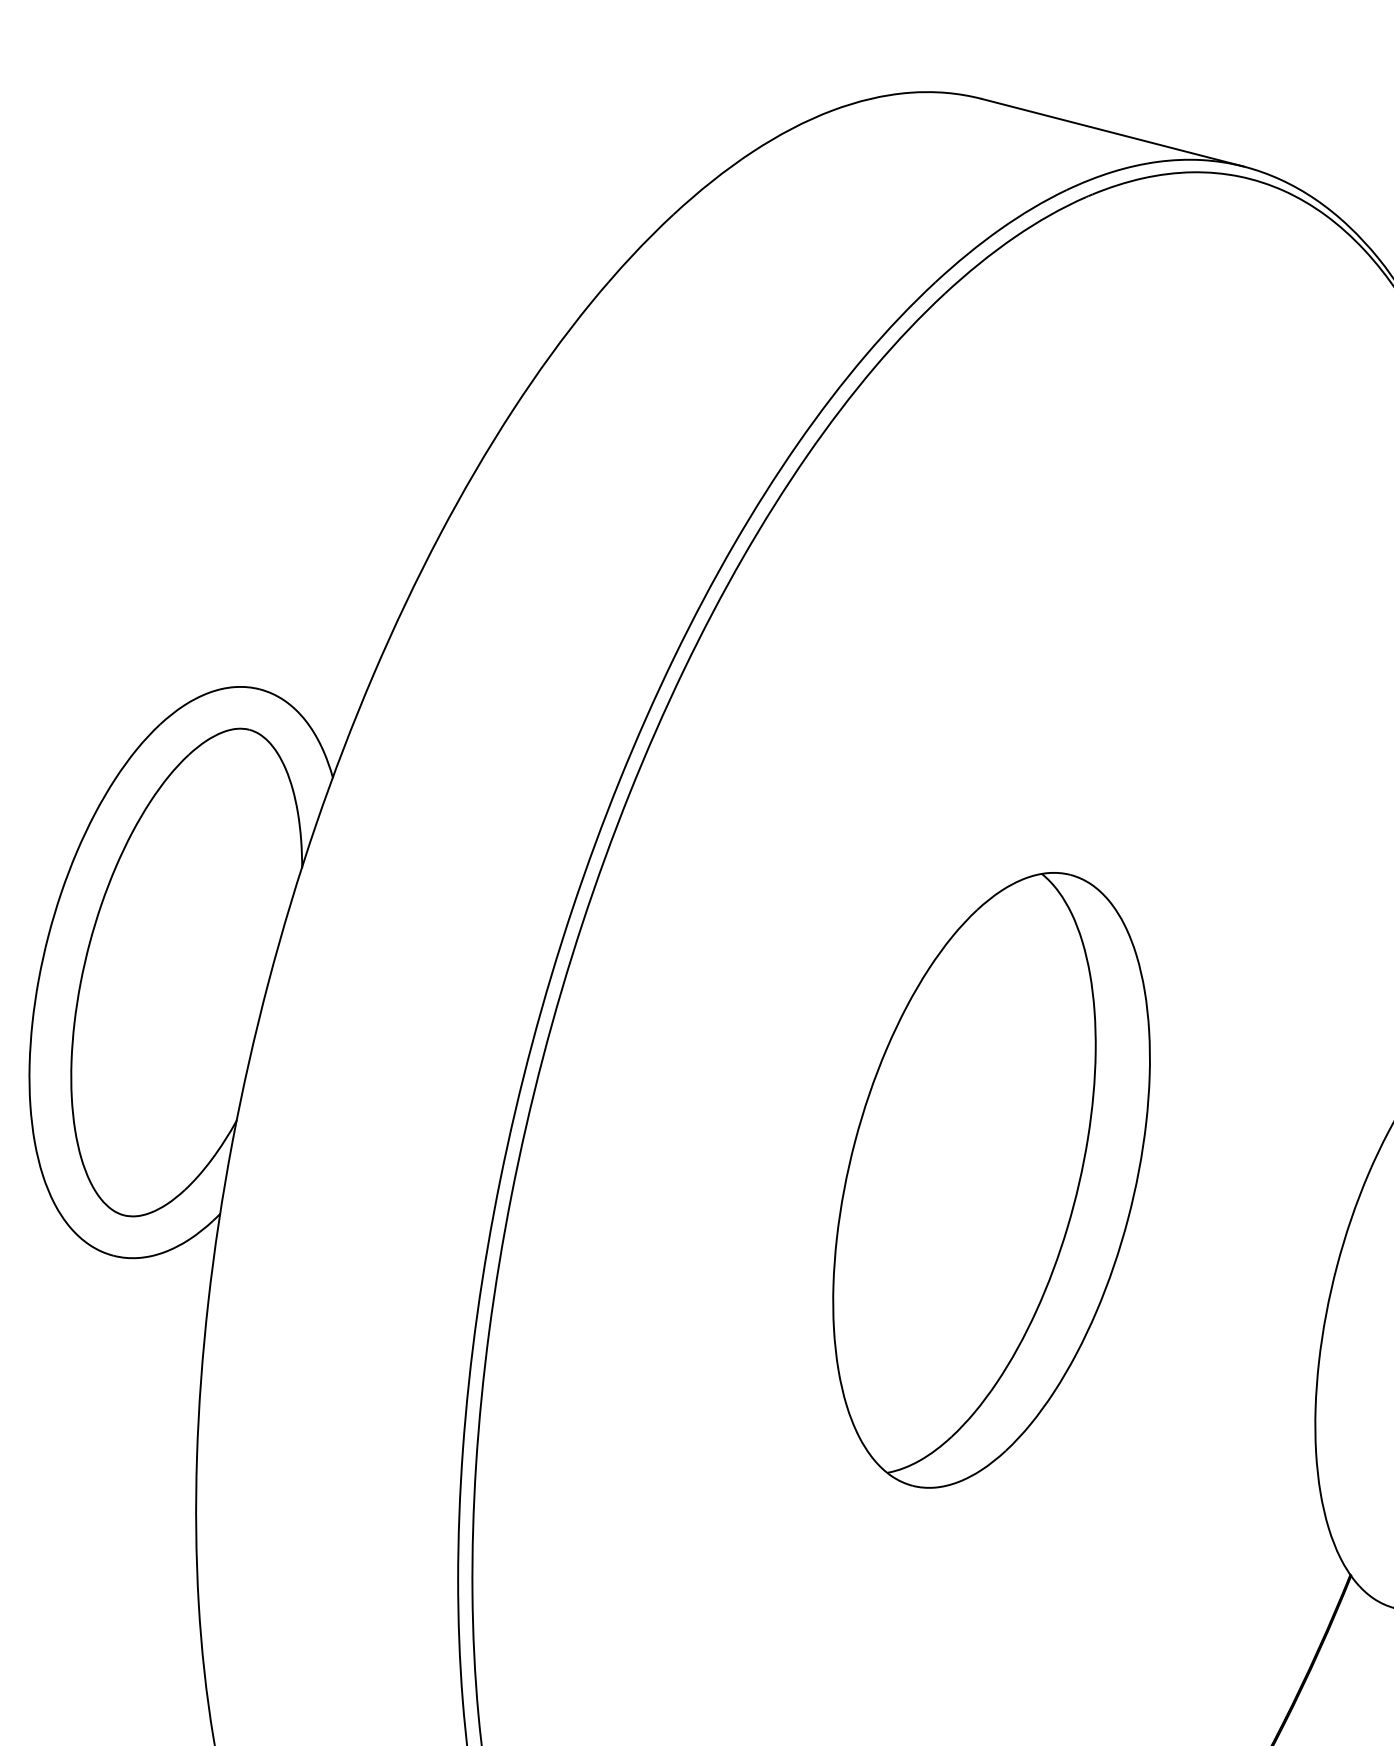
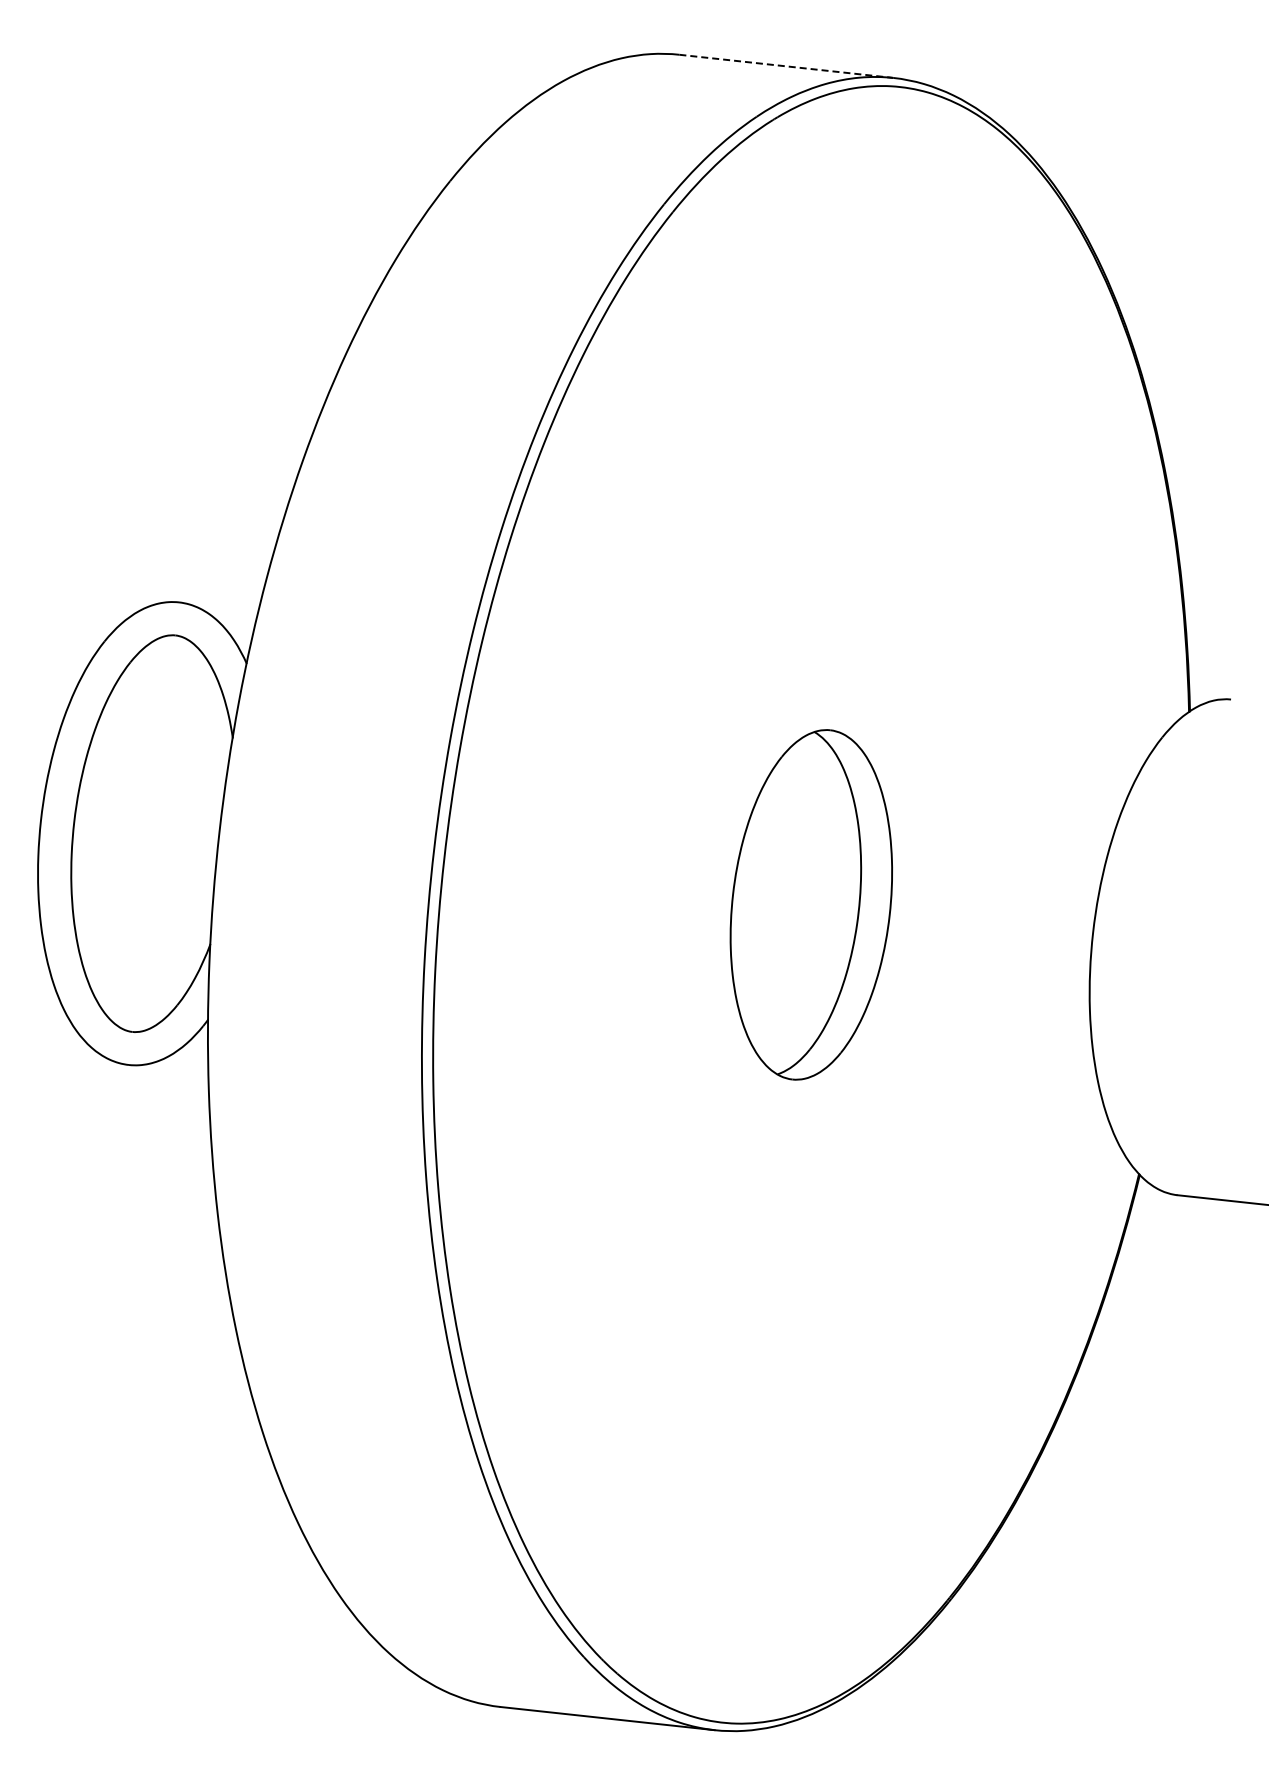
line: (1112, 132) -> (786, 66), solid -> dashed
part: (991, 1179) -> (811, 904), size x0.7

